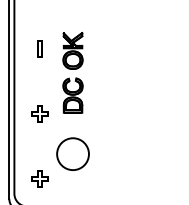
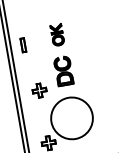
part: (39, 48) -> (22, 44), moved
part: (72, 50) -> (56, 34), size x0.7
circle: (72, 154) -> (71, 118), size x1.6

